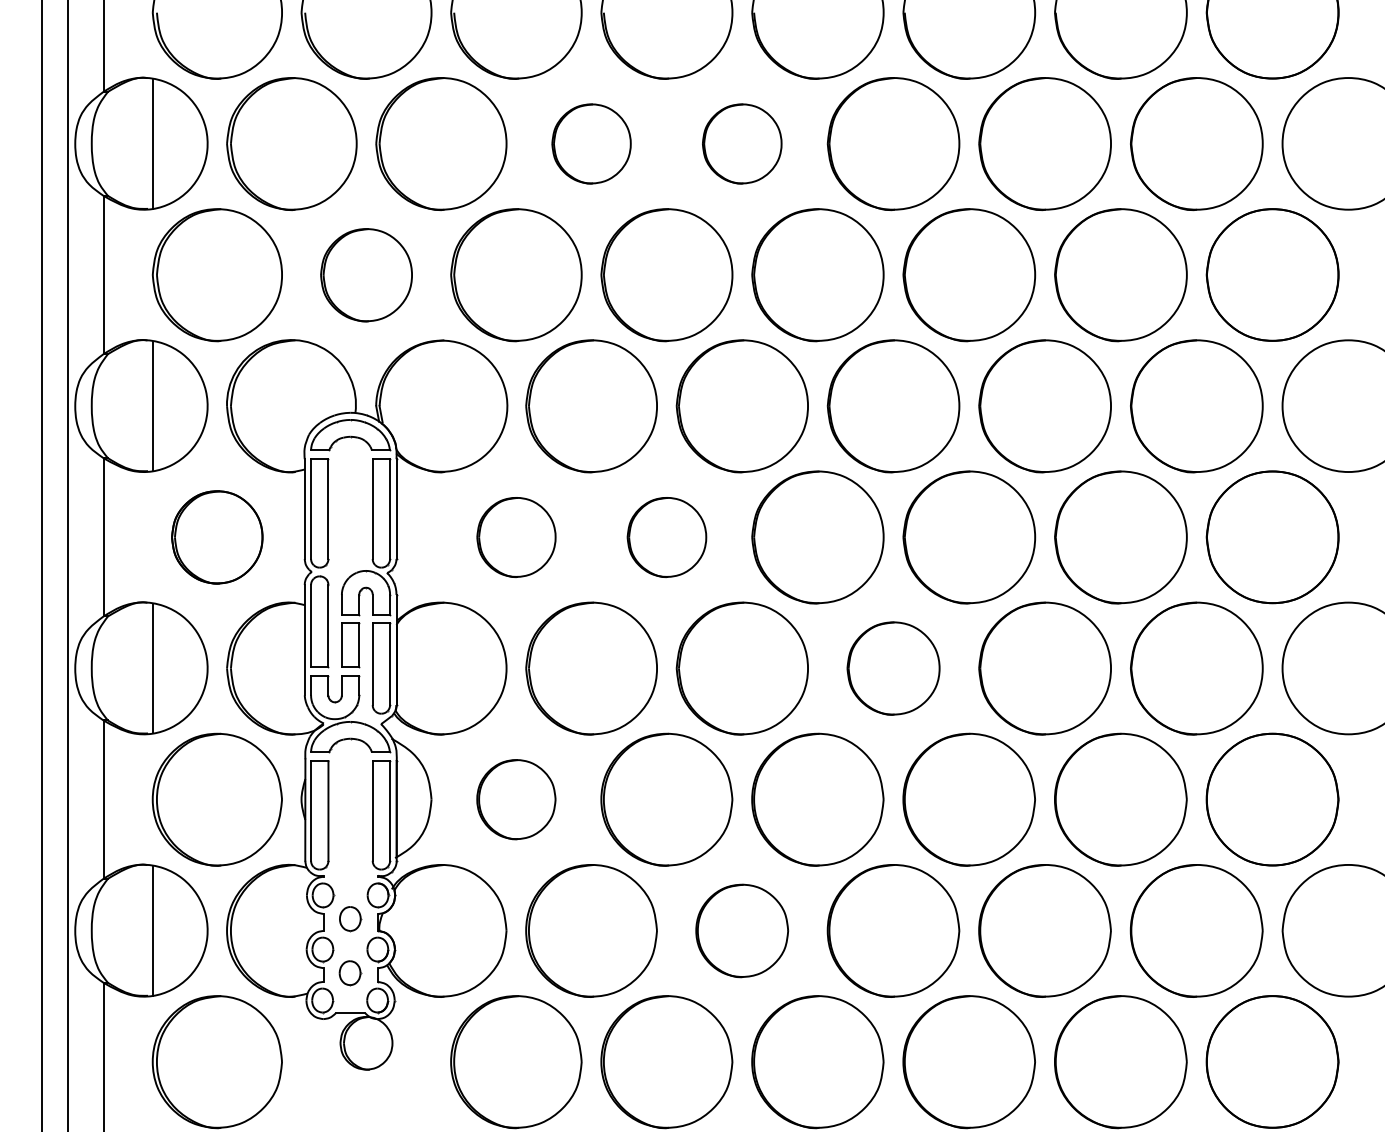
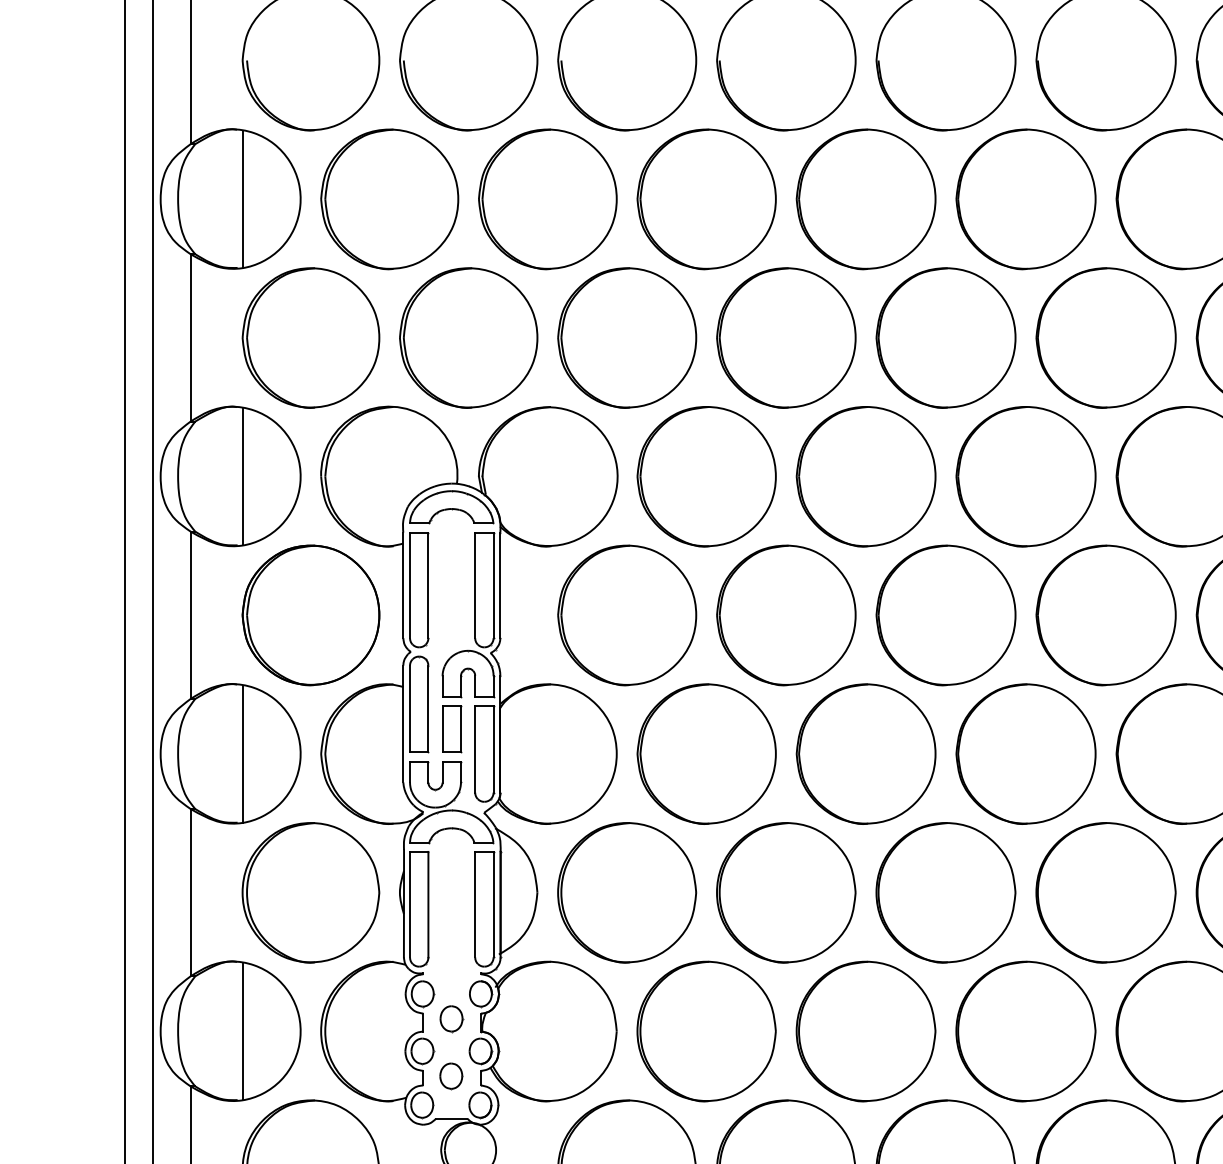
part: (591, 143) -> (706, 198), size x1.67
part: (741, 143) -> (865, 198), size x1.67
part: (366, 275) -> (468, 338), size x1.43
part: (216, 537) -> (310, 615), size x1.43
part: (516, 537) -> (627, 615), size x1.67
part: (666, 537) -> (785, 615), size x1.67
part: (893, 668) -> (1025, 754), size x1.43
part: (516, 799) -> (627, 892), size x1.67
part: (741, 930) -> (865, 1031), size x1.43

